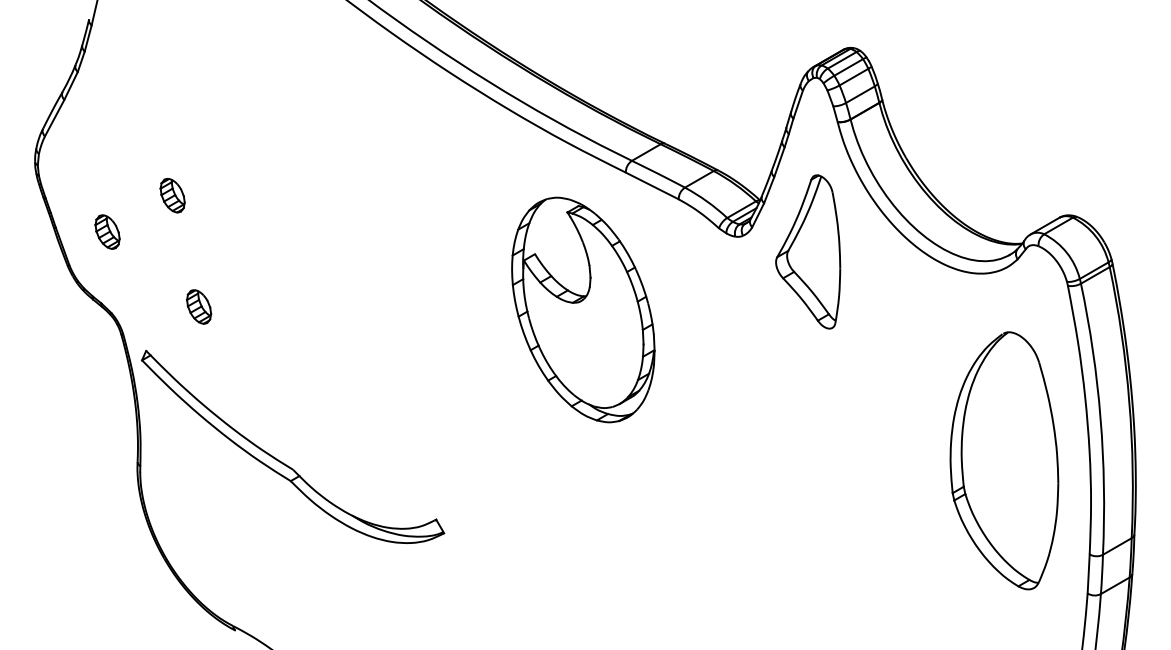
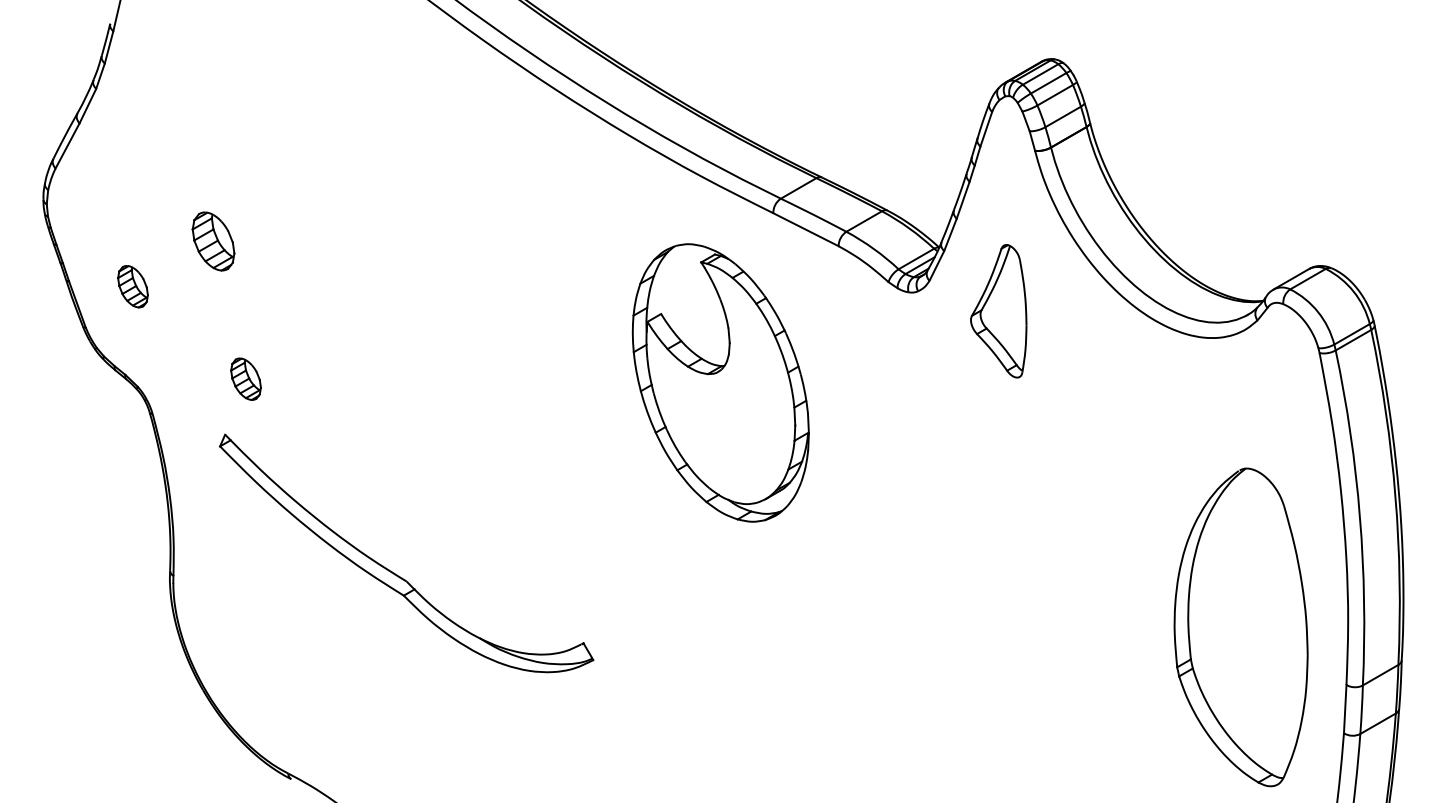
part: (172, 195) -> (213, 241), size x1.4
part: (808, 251) -> (999, 310), size x0.7
part: (1004, 460) -> (1241, 626), moved
part: (285, 463) -> (397, 573), moved

